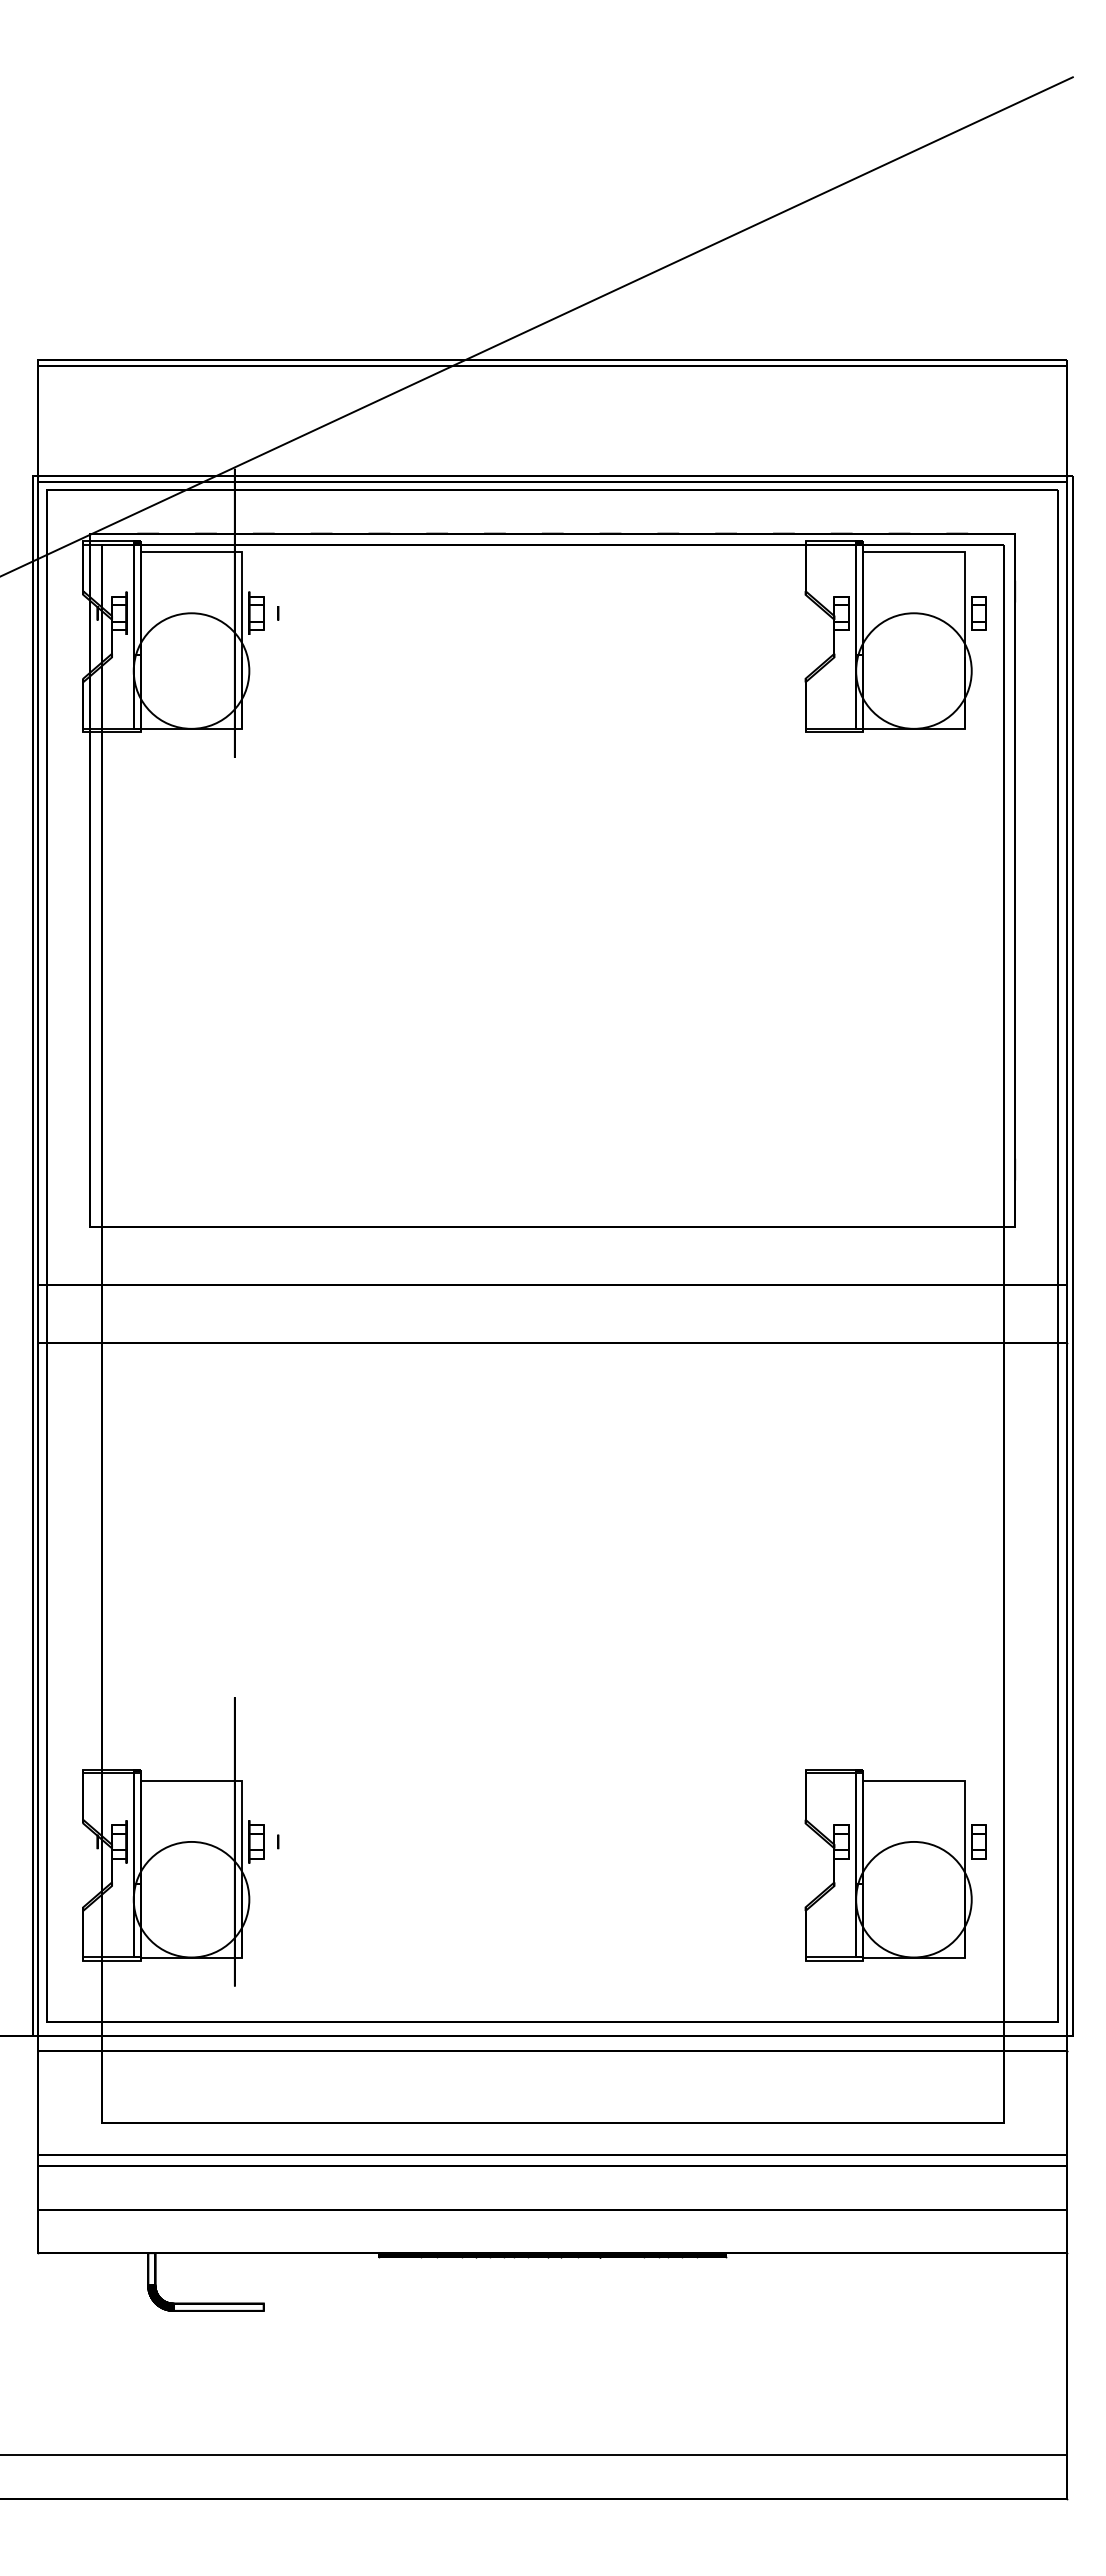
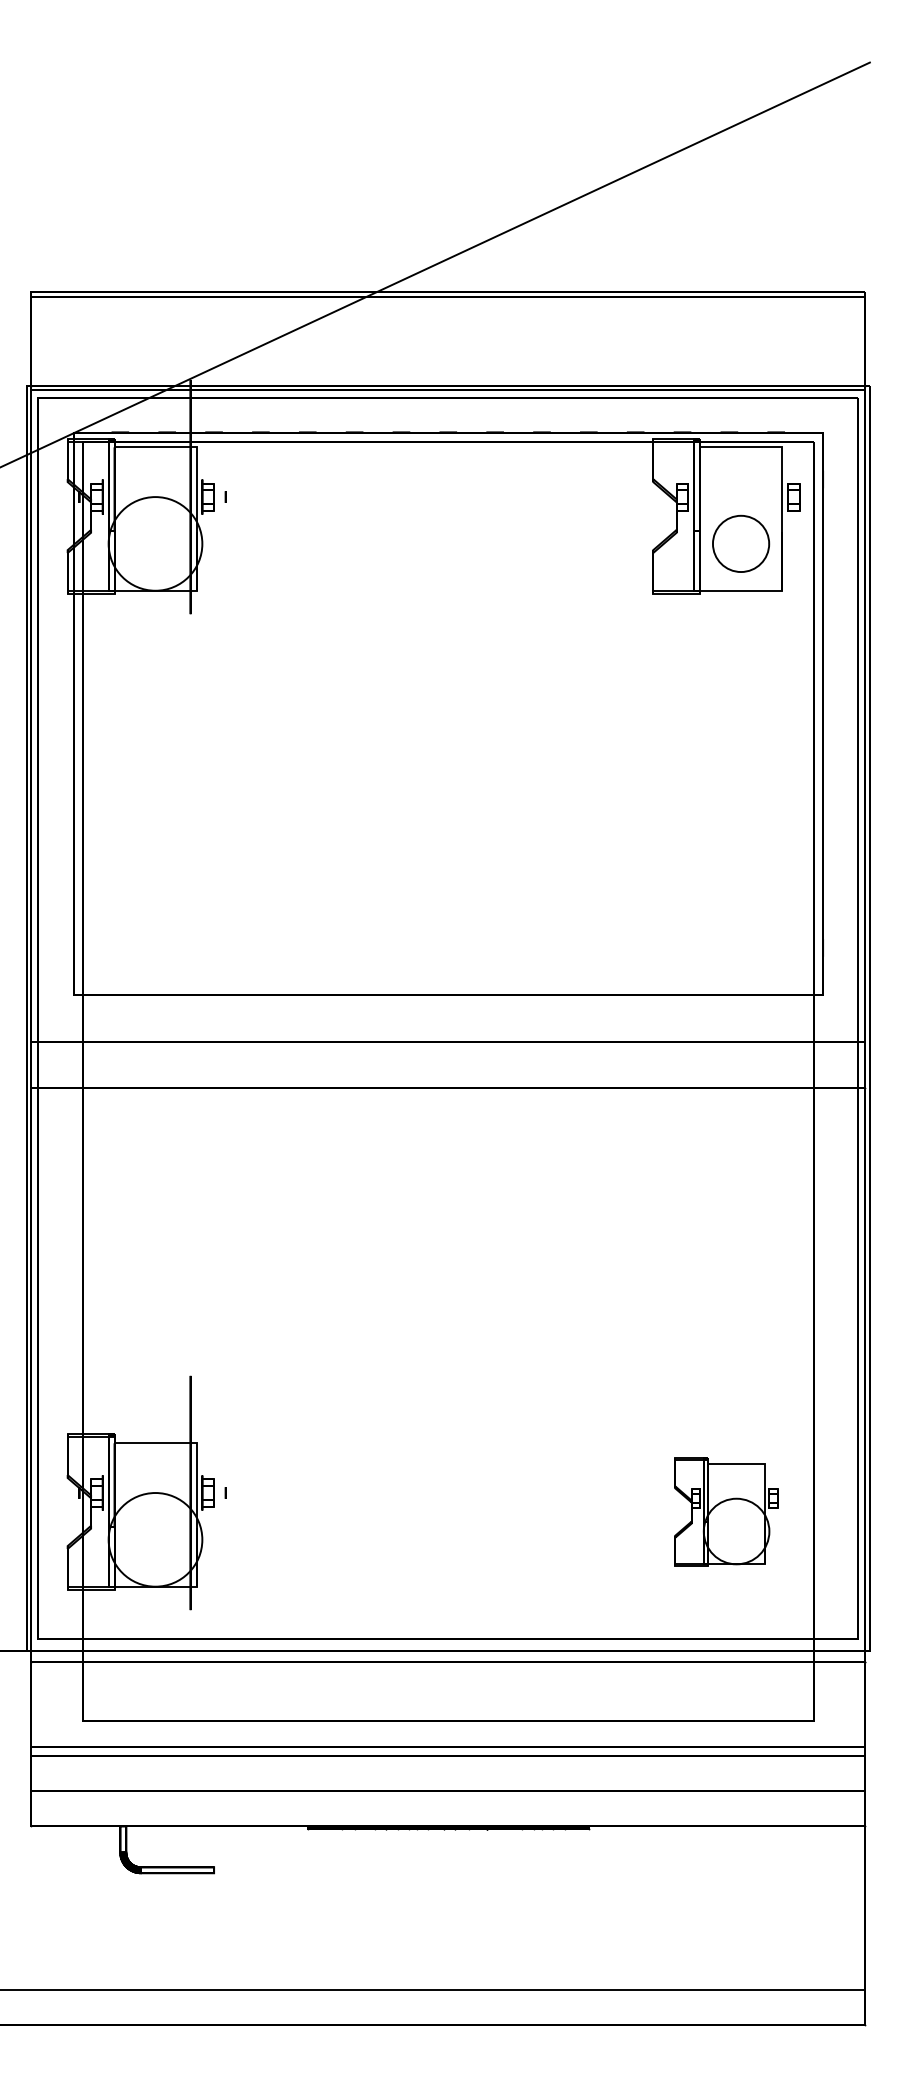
circle: (913, 670) -> (740, 543), size x0.6
part: (895, 1865) -> (726, 1512), size x0.7

